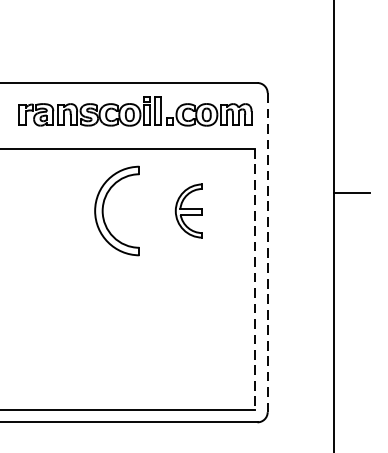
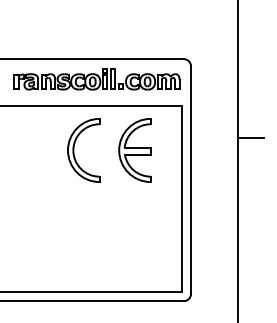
part: (188, 211) -> (134, 150), size x1.67
line: (268, 253) -> (191, 180), dashed -> solid
line: (255, 279) -> (182, 199), dashed -> solid

